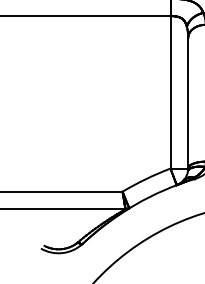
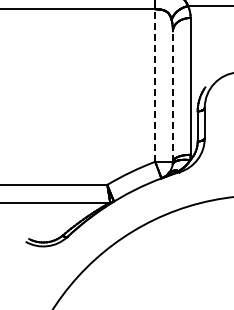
line: (170, 92) -> (155, 85), solid -> dashed
line: (187, 103) -> (172, 96), solid -> dashed

